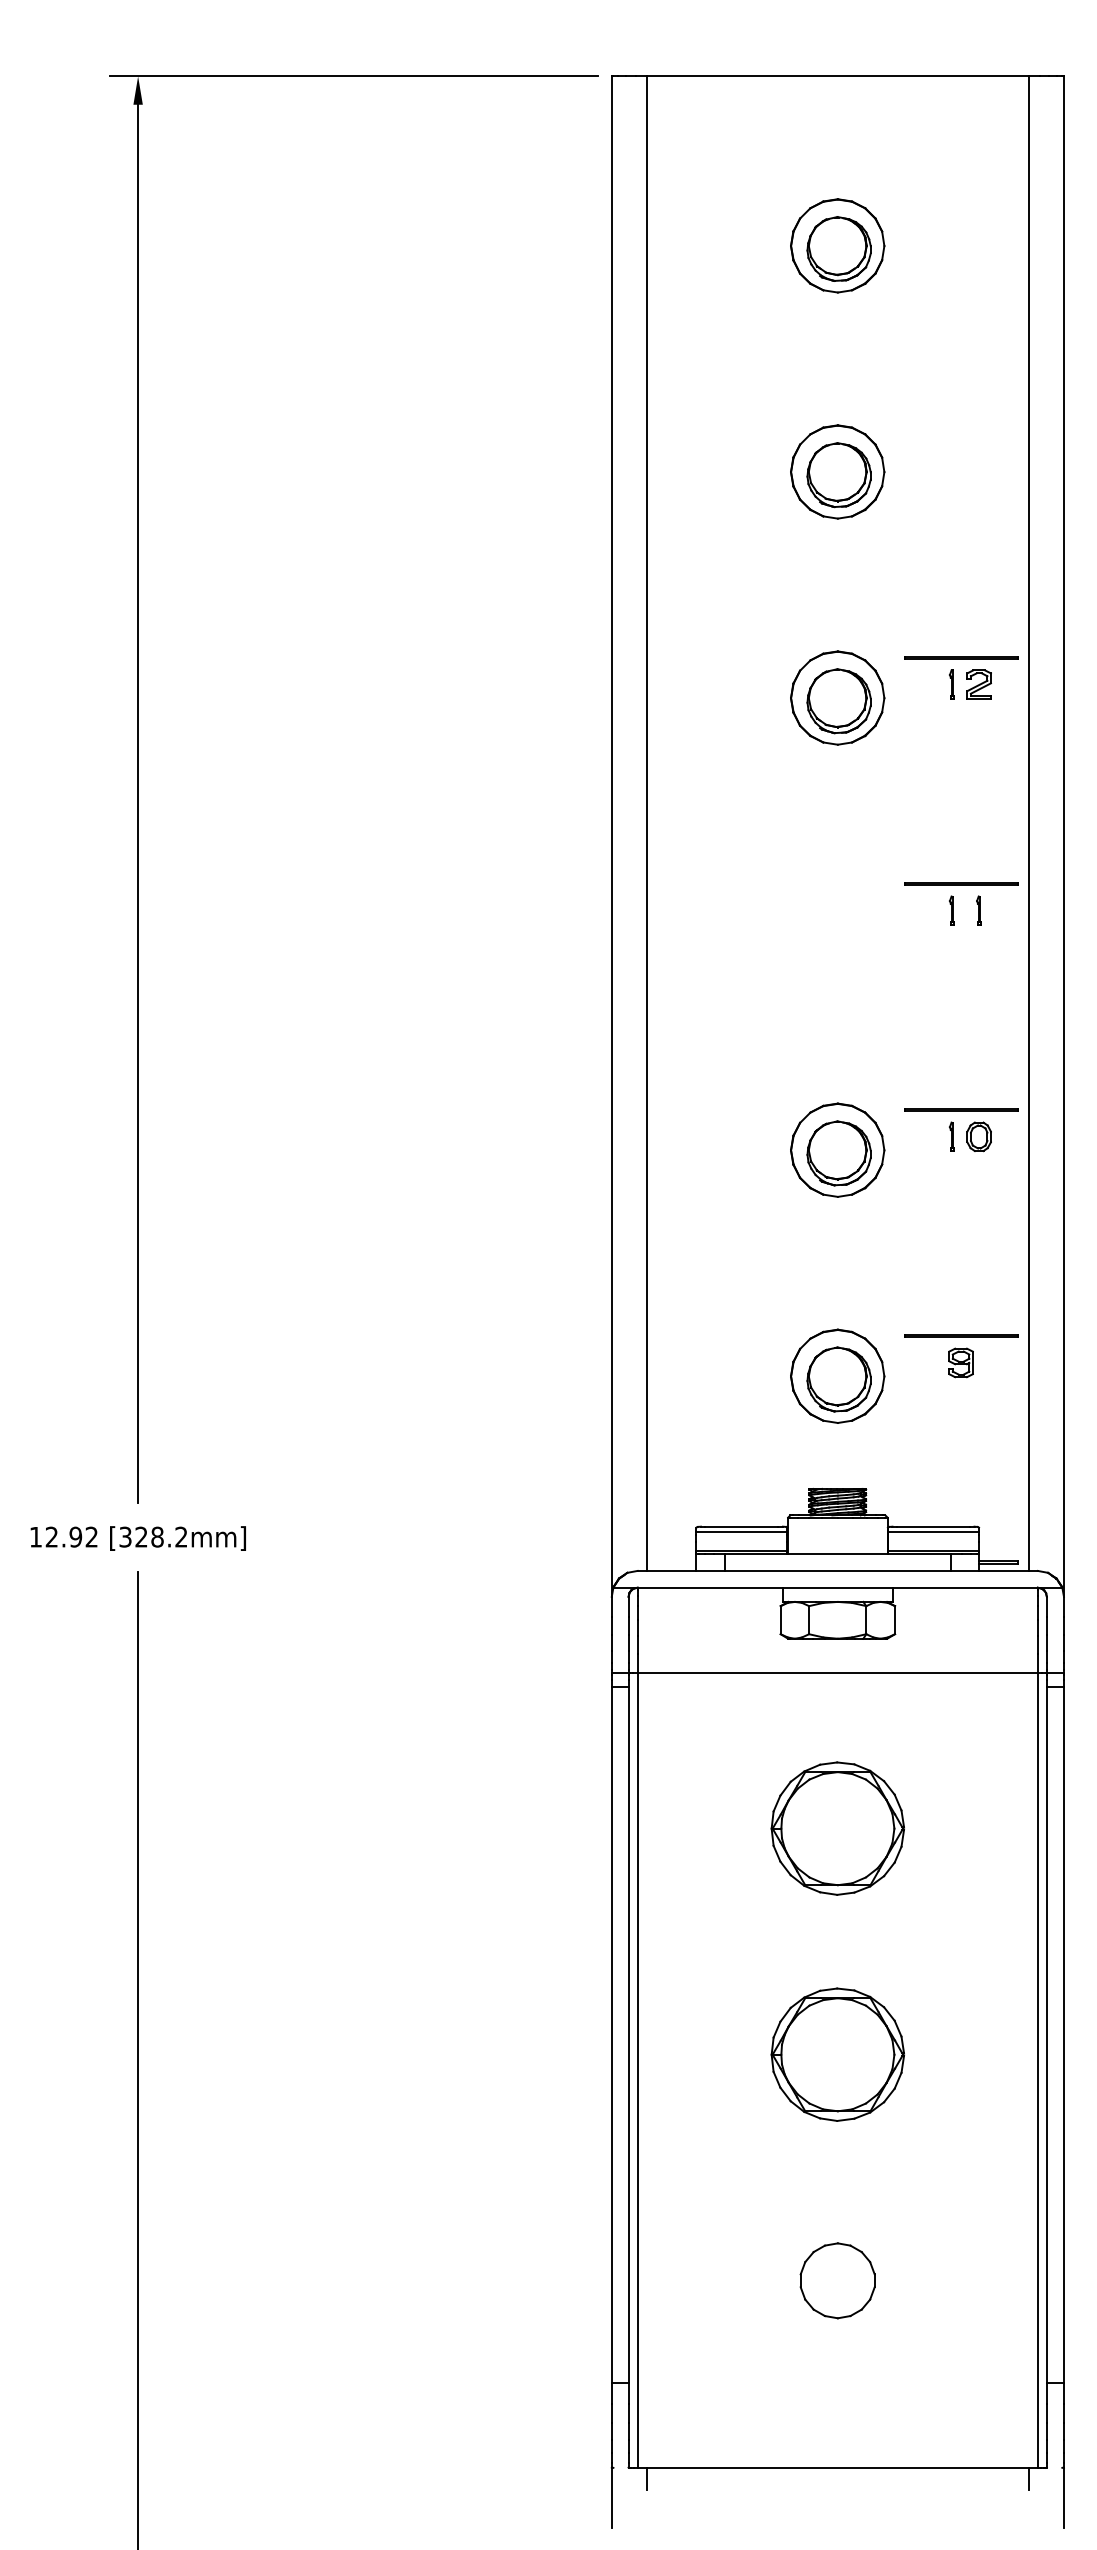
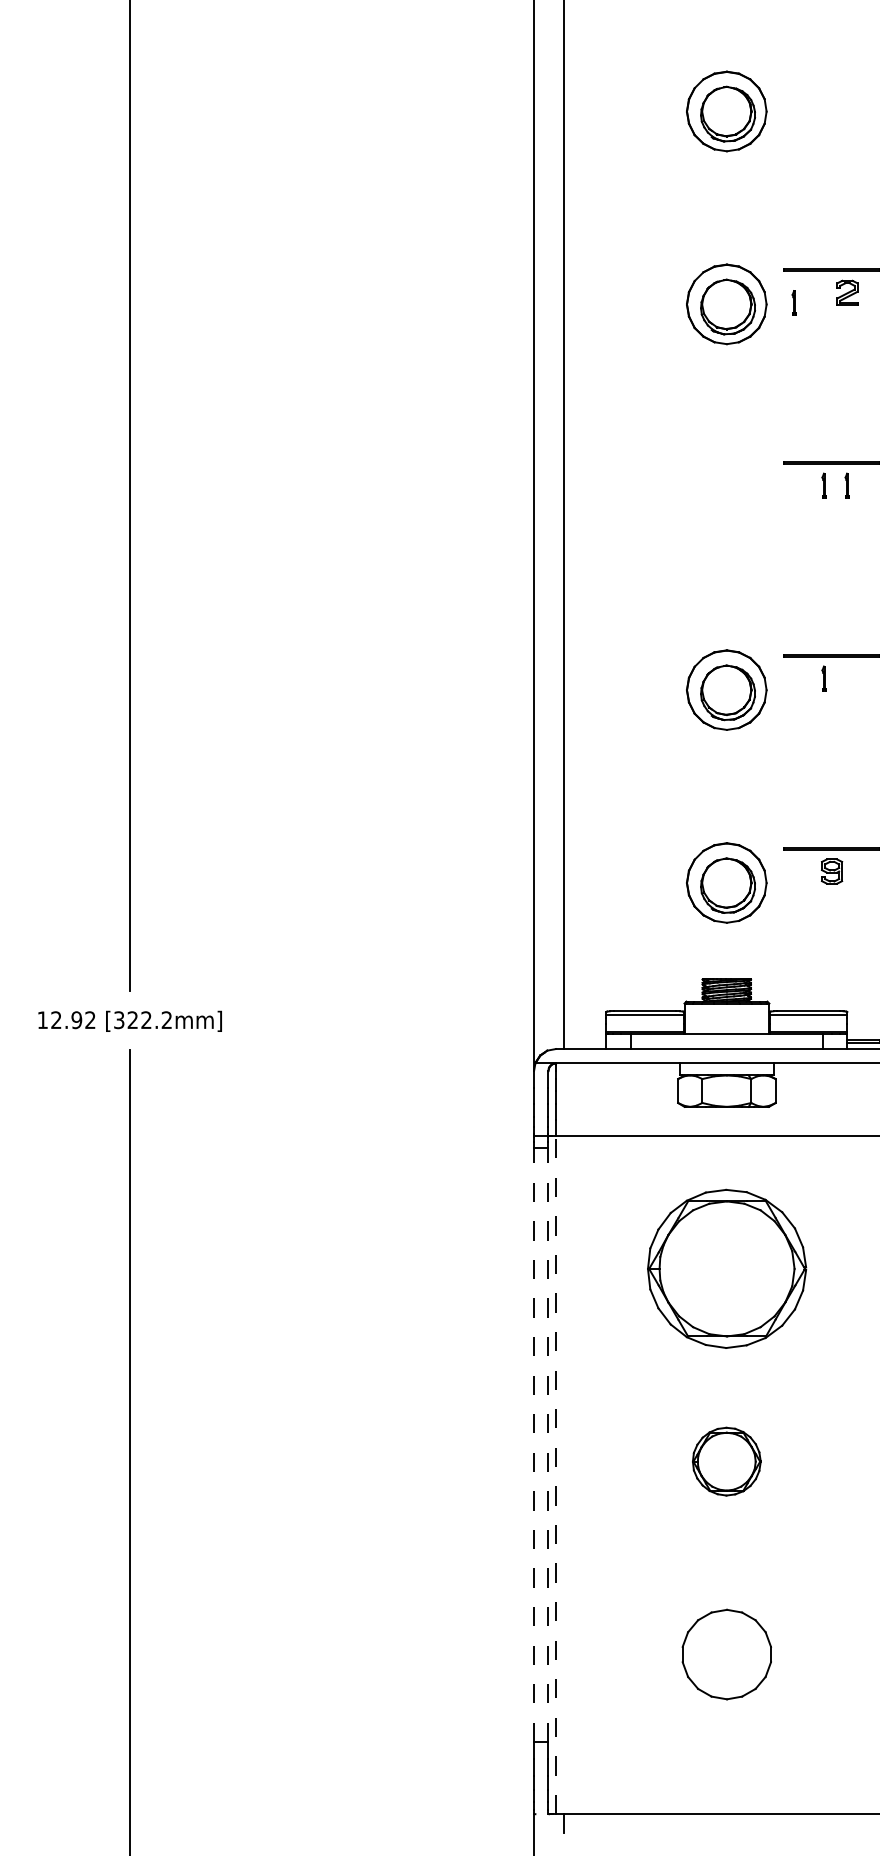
line: (951, 684) -> (794, 303), moved
part: (978, 1136) -> (846, 678), removed
text: (157, 1536) -> (146, 1019), [328.2mm] -> [322.2mm]
part: (837, 1828) -> (726, 1268), size x1.4
line: (611, 2034) -> (533, 1444), solid -> dashed
line: (628, 2034) -> (548, 1444), solid -> dashed
part: (837, 2054) -> (726, 1461), size x0.6
line: (637, 2070) -> (555, 1475), solid -> dashed
part: (837, 2280) -> (726, 1654), size x1.4

